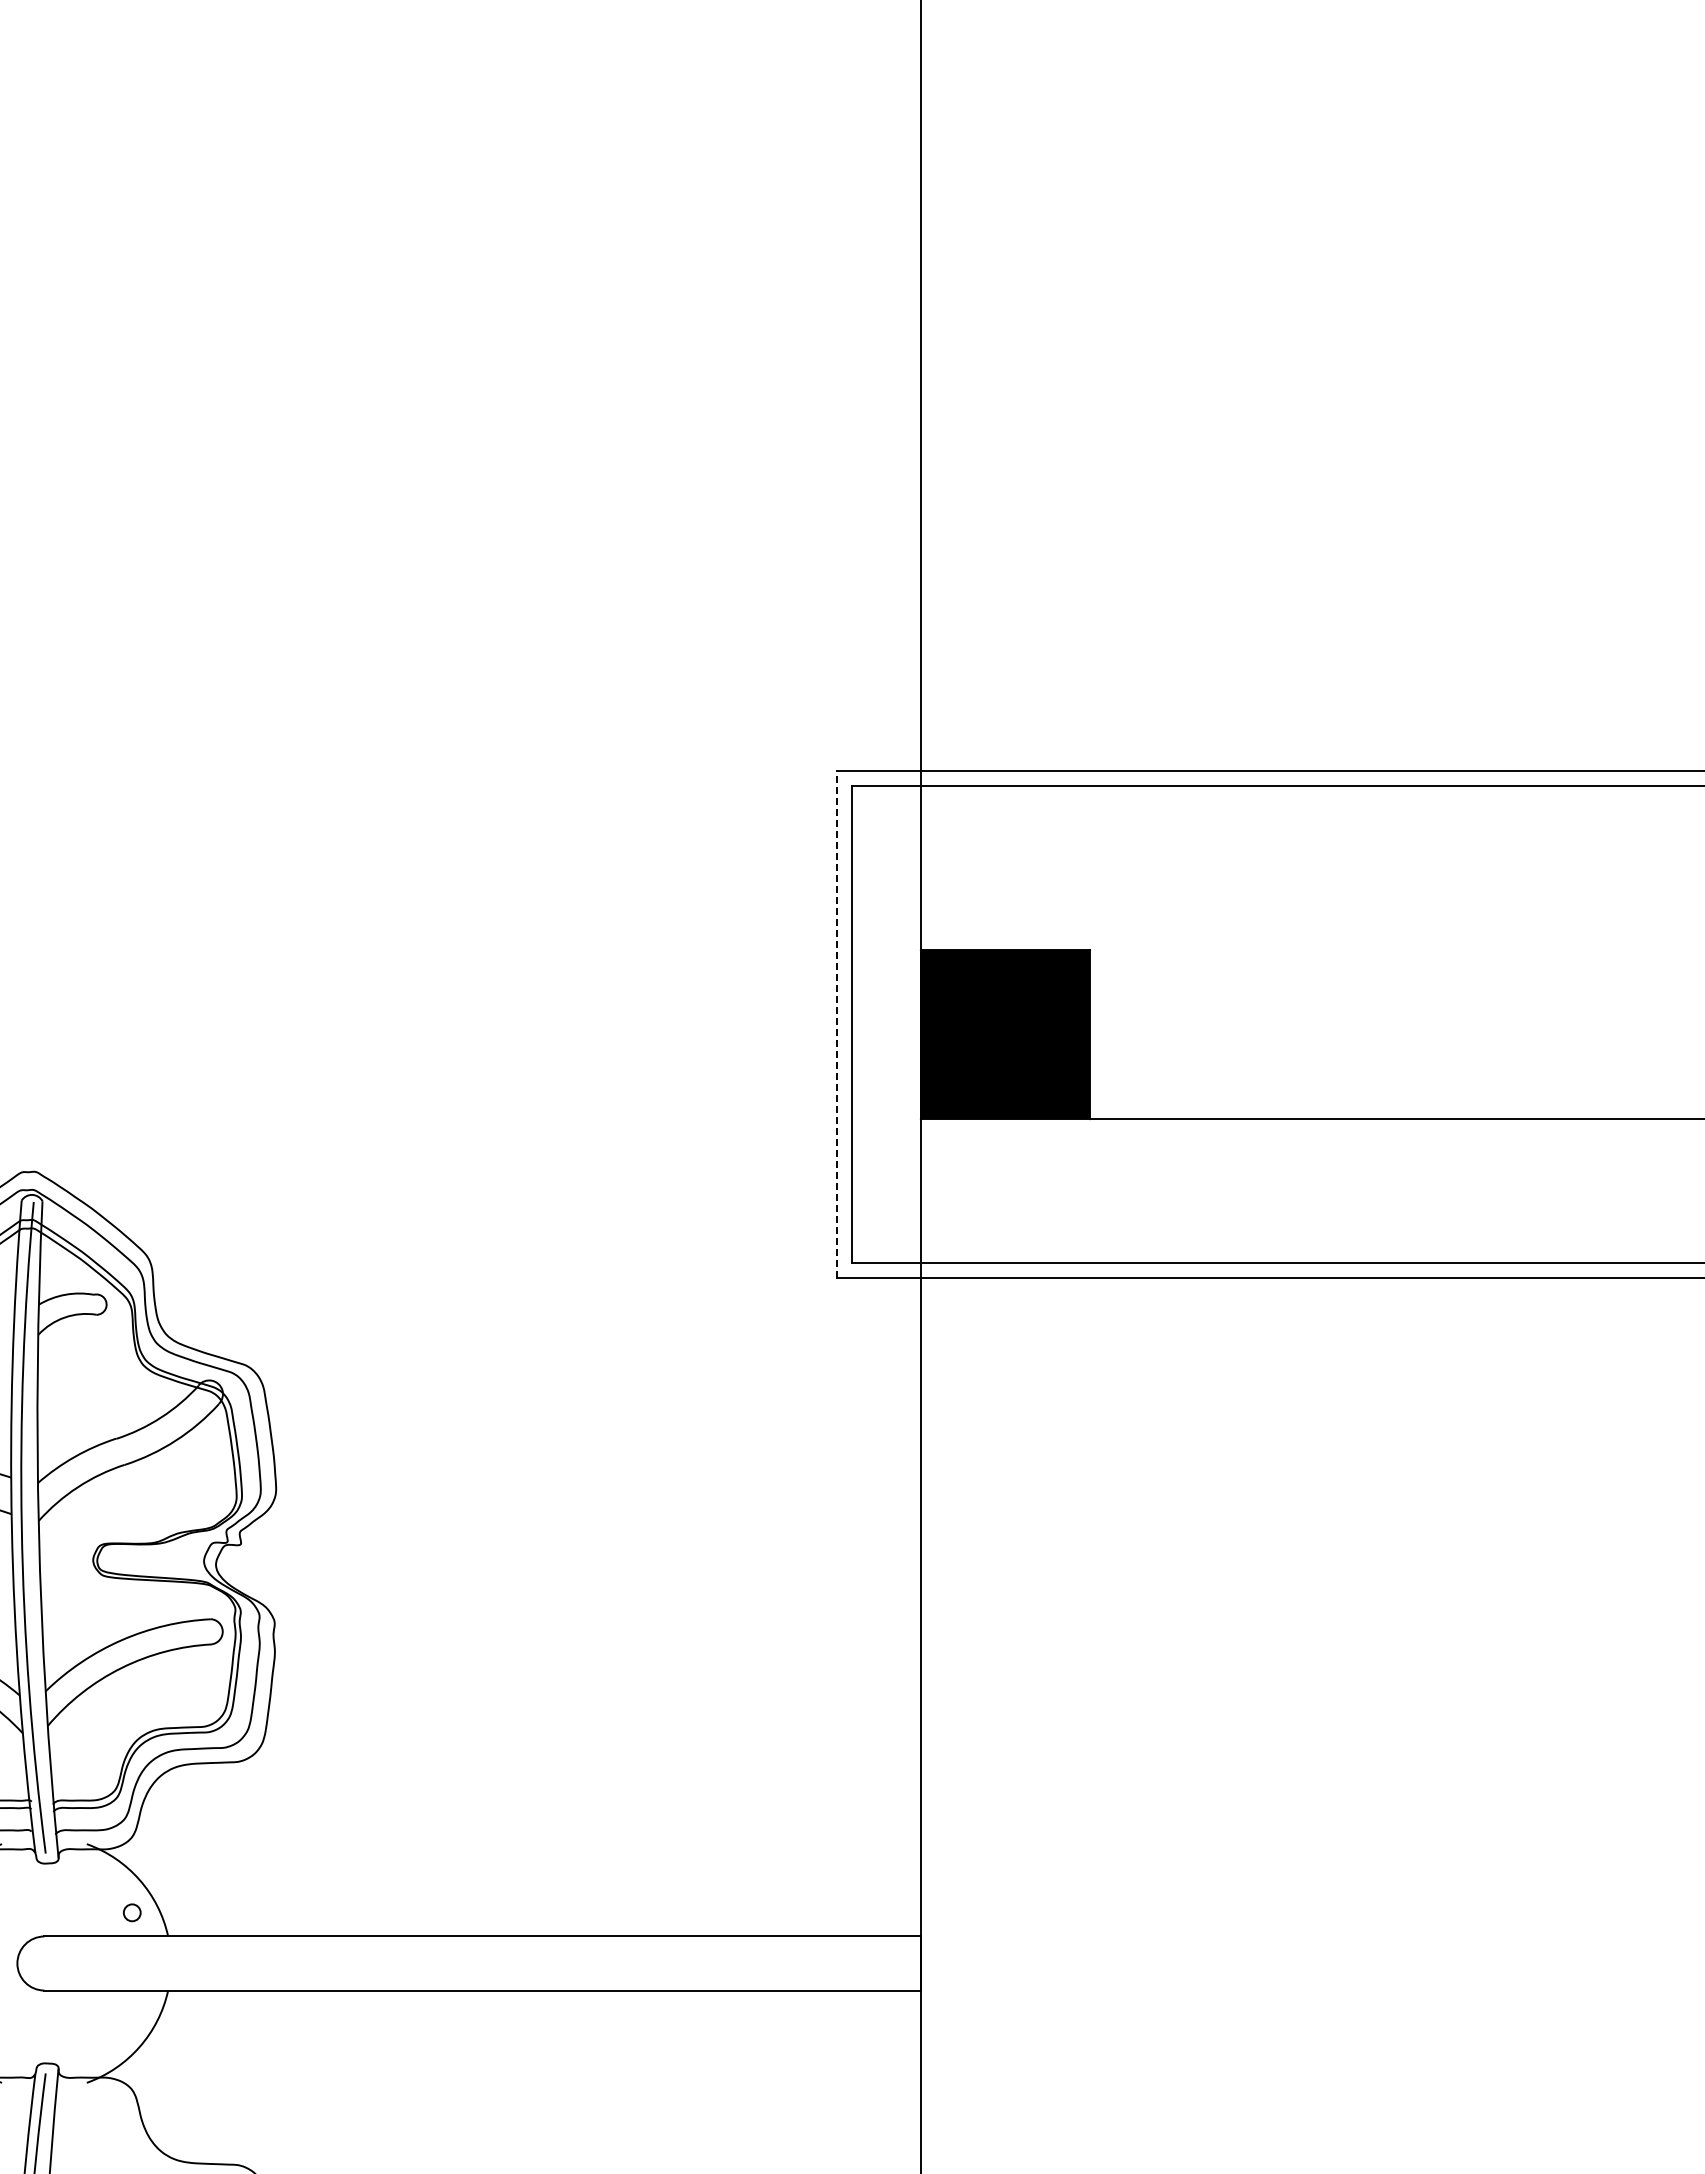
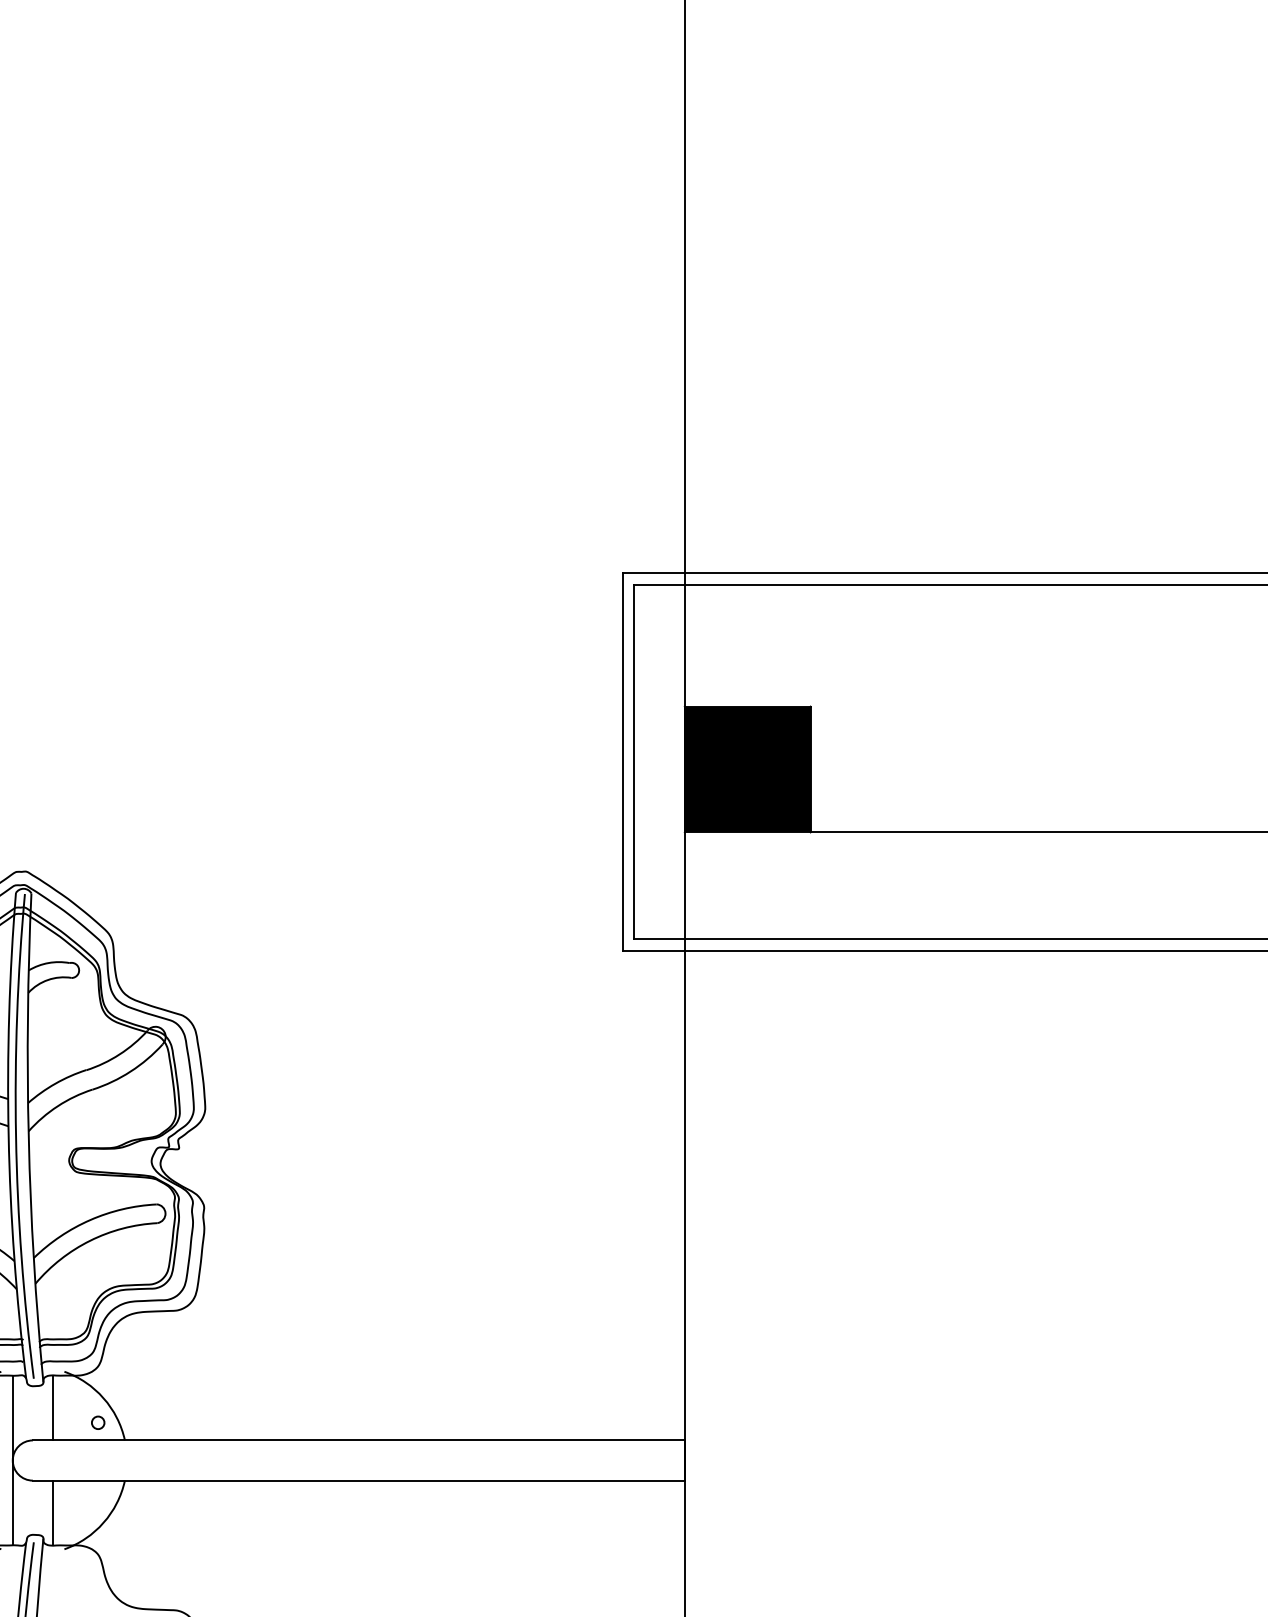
line: (837, 1024) -> (622, 762), dashed -> solid
line: (71, 1892) -> (53, 1407), added
line: (17, 1963) -> (12, 1460), added
line: (71, 2033) -> (53, 1512), added

